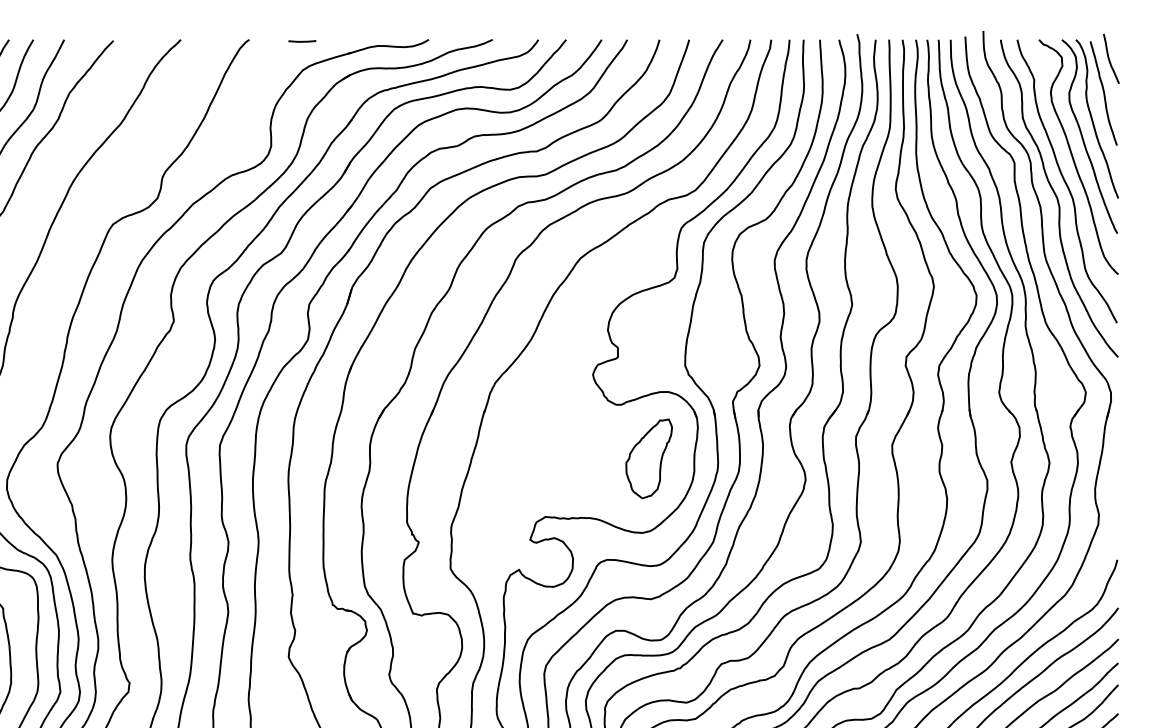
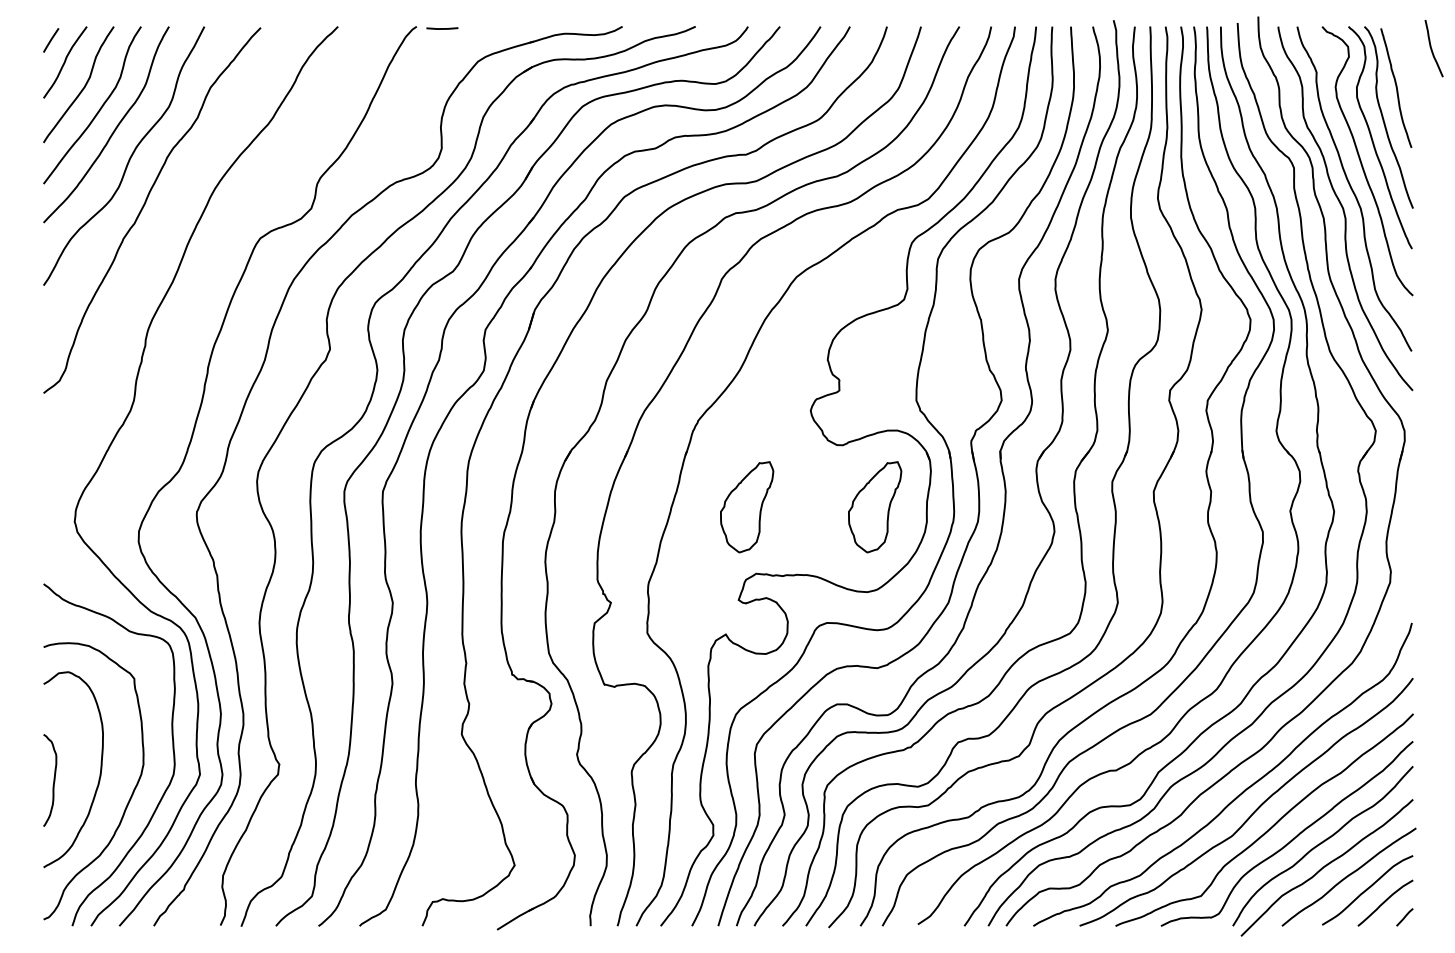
line: (302, 41) -> (442, 28), moved
curve: (1109, 58) -> (1432, 48), moved
part: (537, 459) -> (747, 507), added

